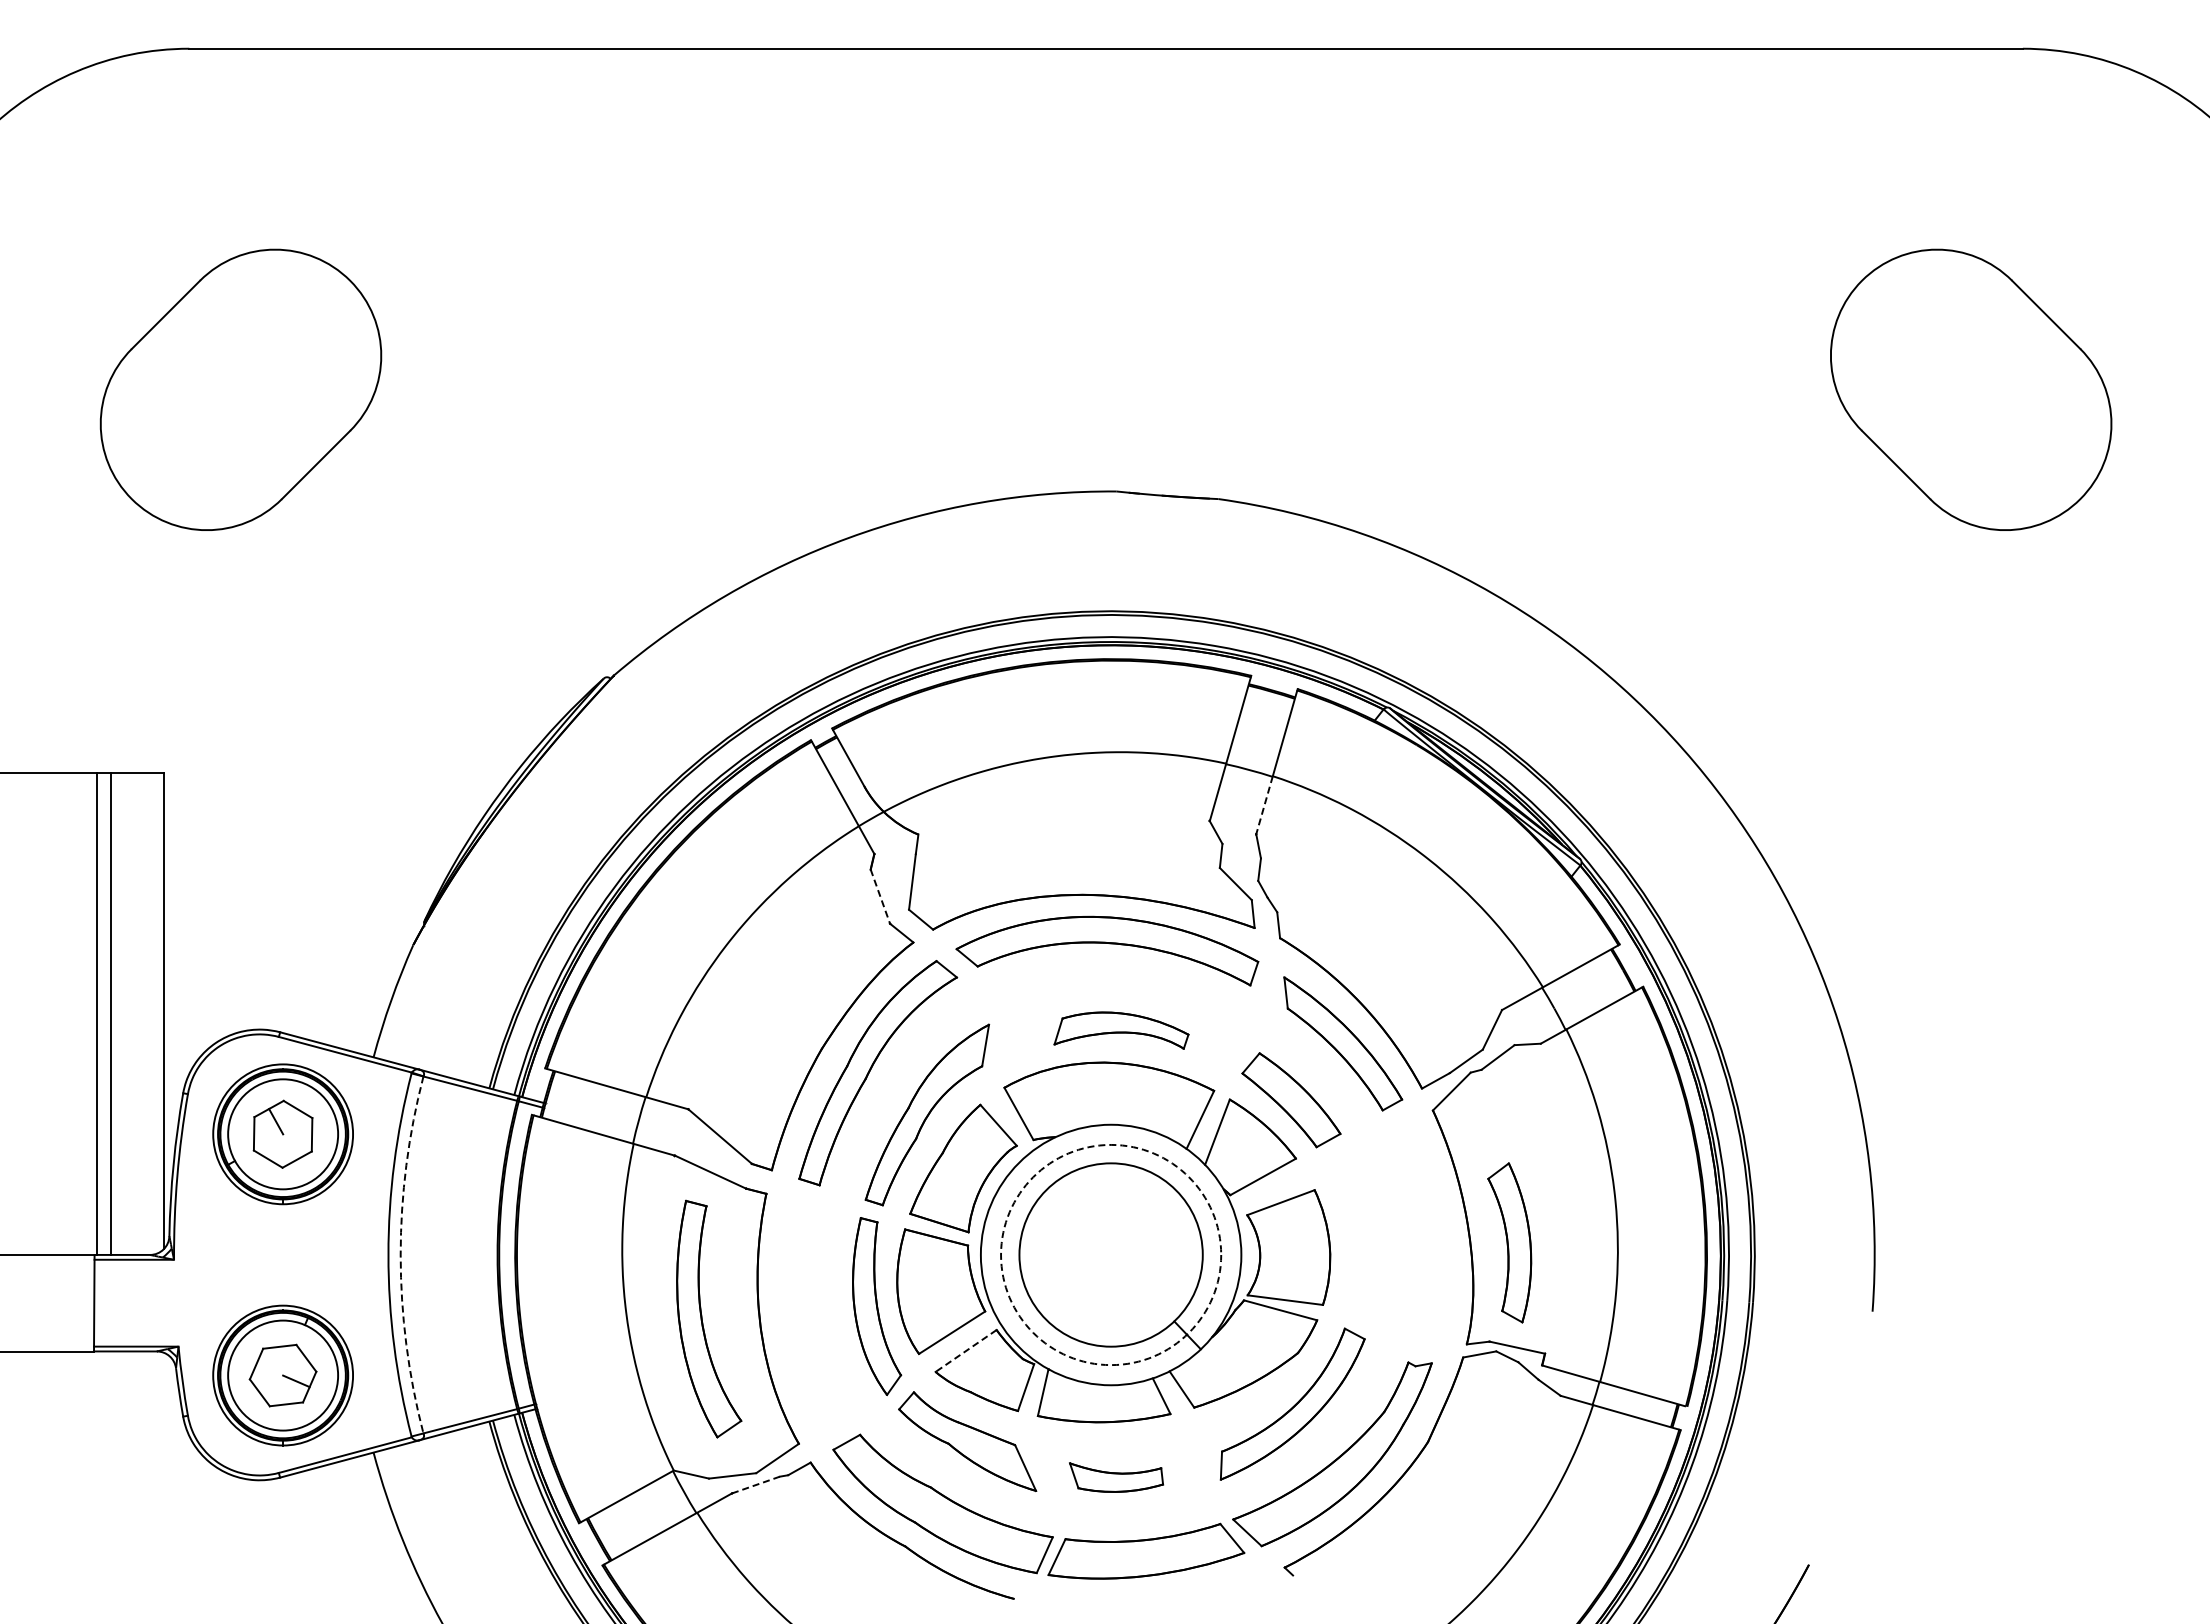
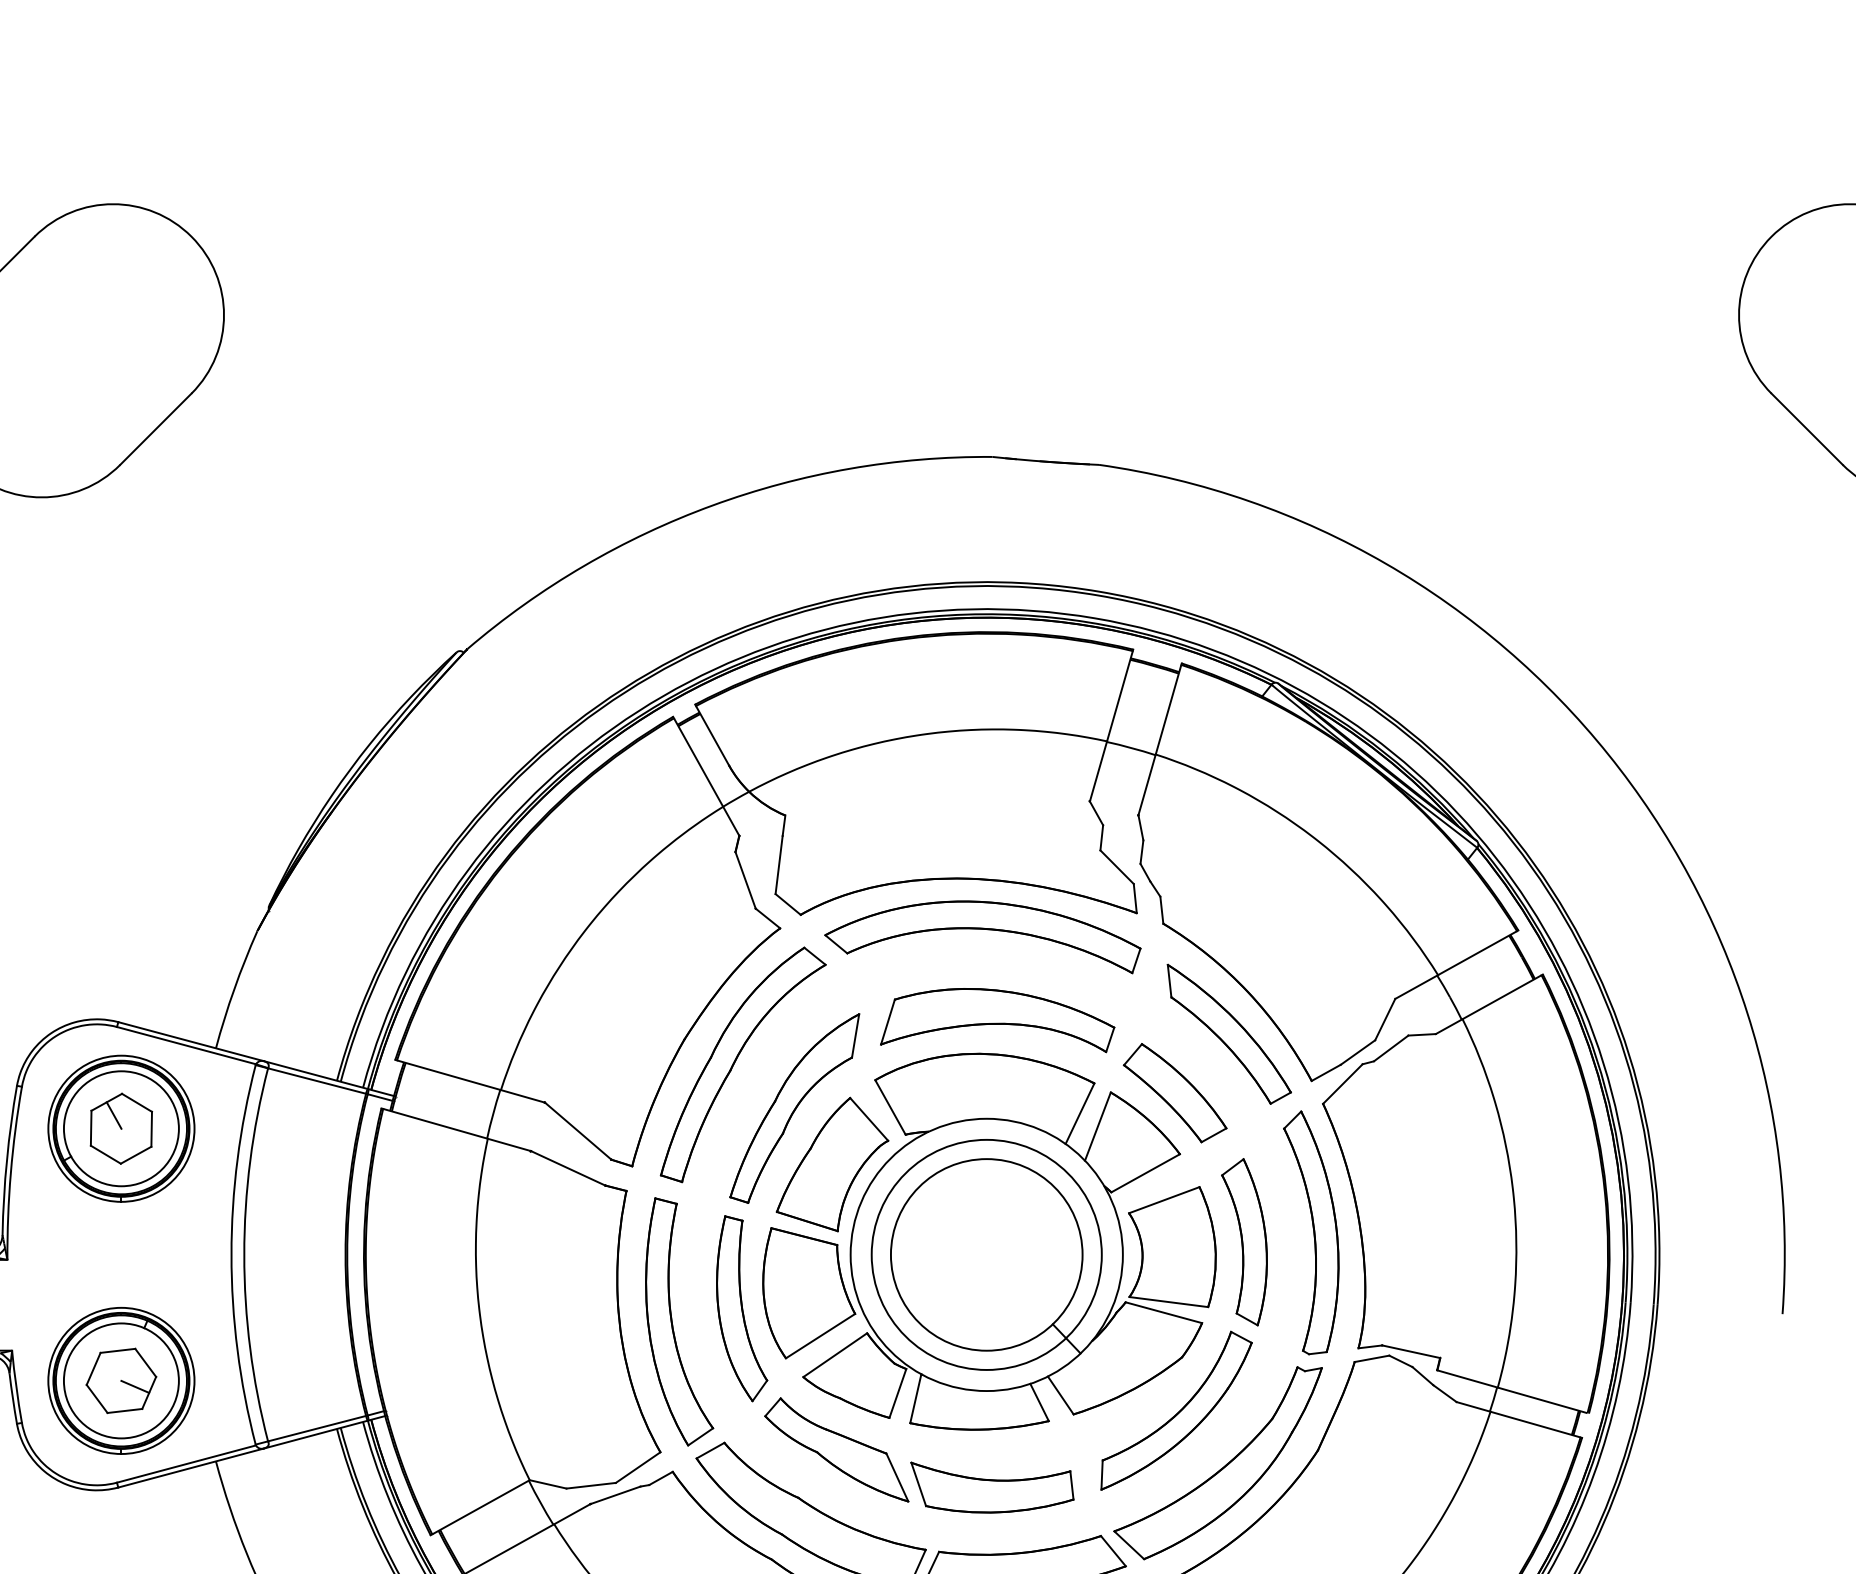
line: (1264, 805) -> (1147, 785), dashed -> solid
line: (880, 896) -> (745, 880), dashed -> solid
part: (1121, 1030) -> (997, 1020), size x1.67
part: (1421, 1233) -> (1311, 1232), added
part: (1509, 1242) -> (1244, 1241), moved
arc: (400, 1254) -> (244, 1254), dashed -> solid
circle: (1111, 1254) -> (987, 1254), dashed -> solid
part: (702, 1318) -> (672, 1321), moved
line: (966, 1350) -> (835, 1354), dashed -> solid
part: (1116, 1477) -> (992, 1487), size x1.67
line: (756, 1484) -> (616, 1494), dashed -> solid

